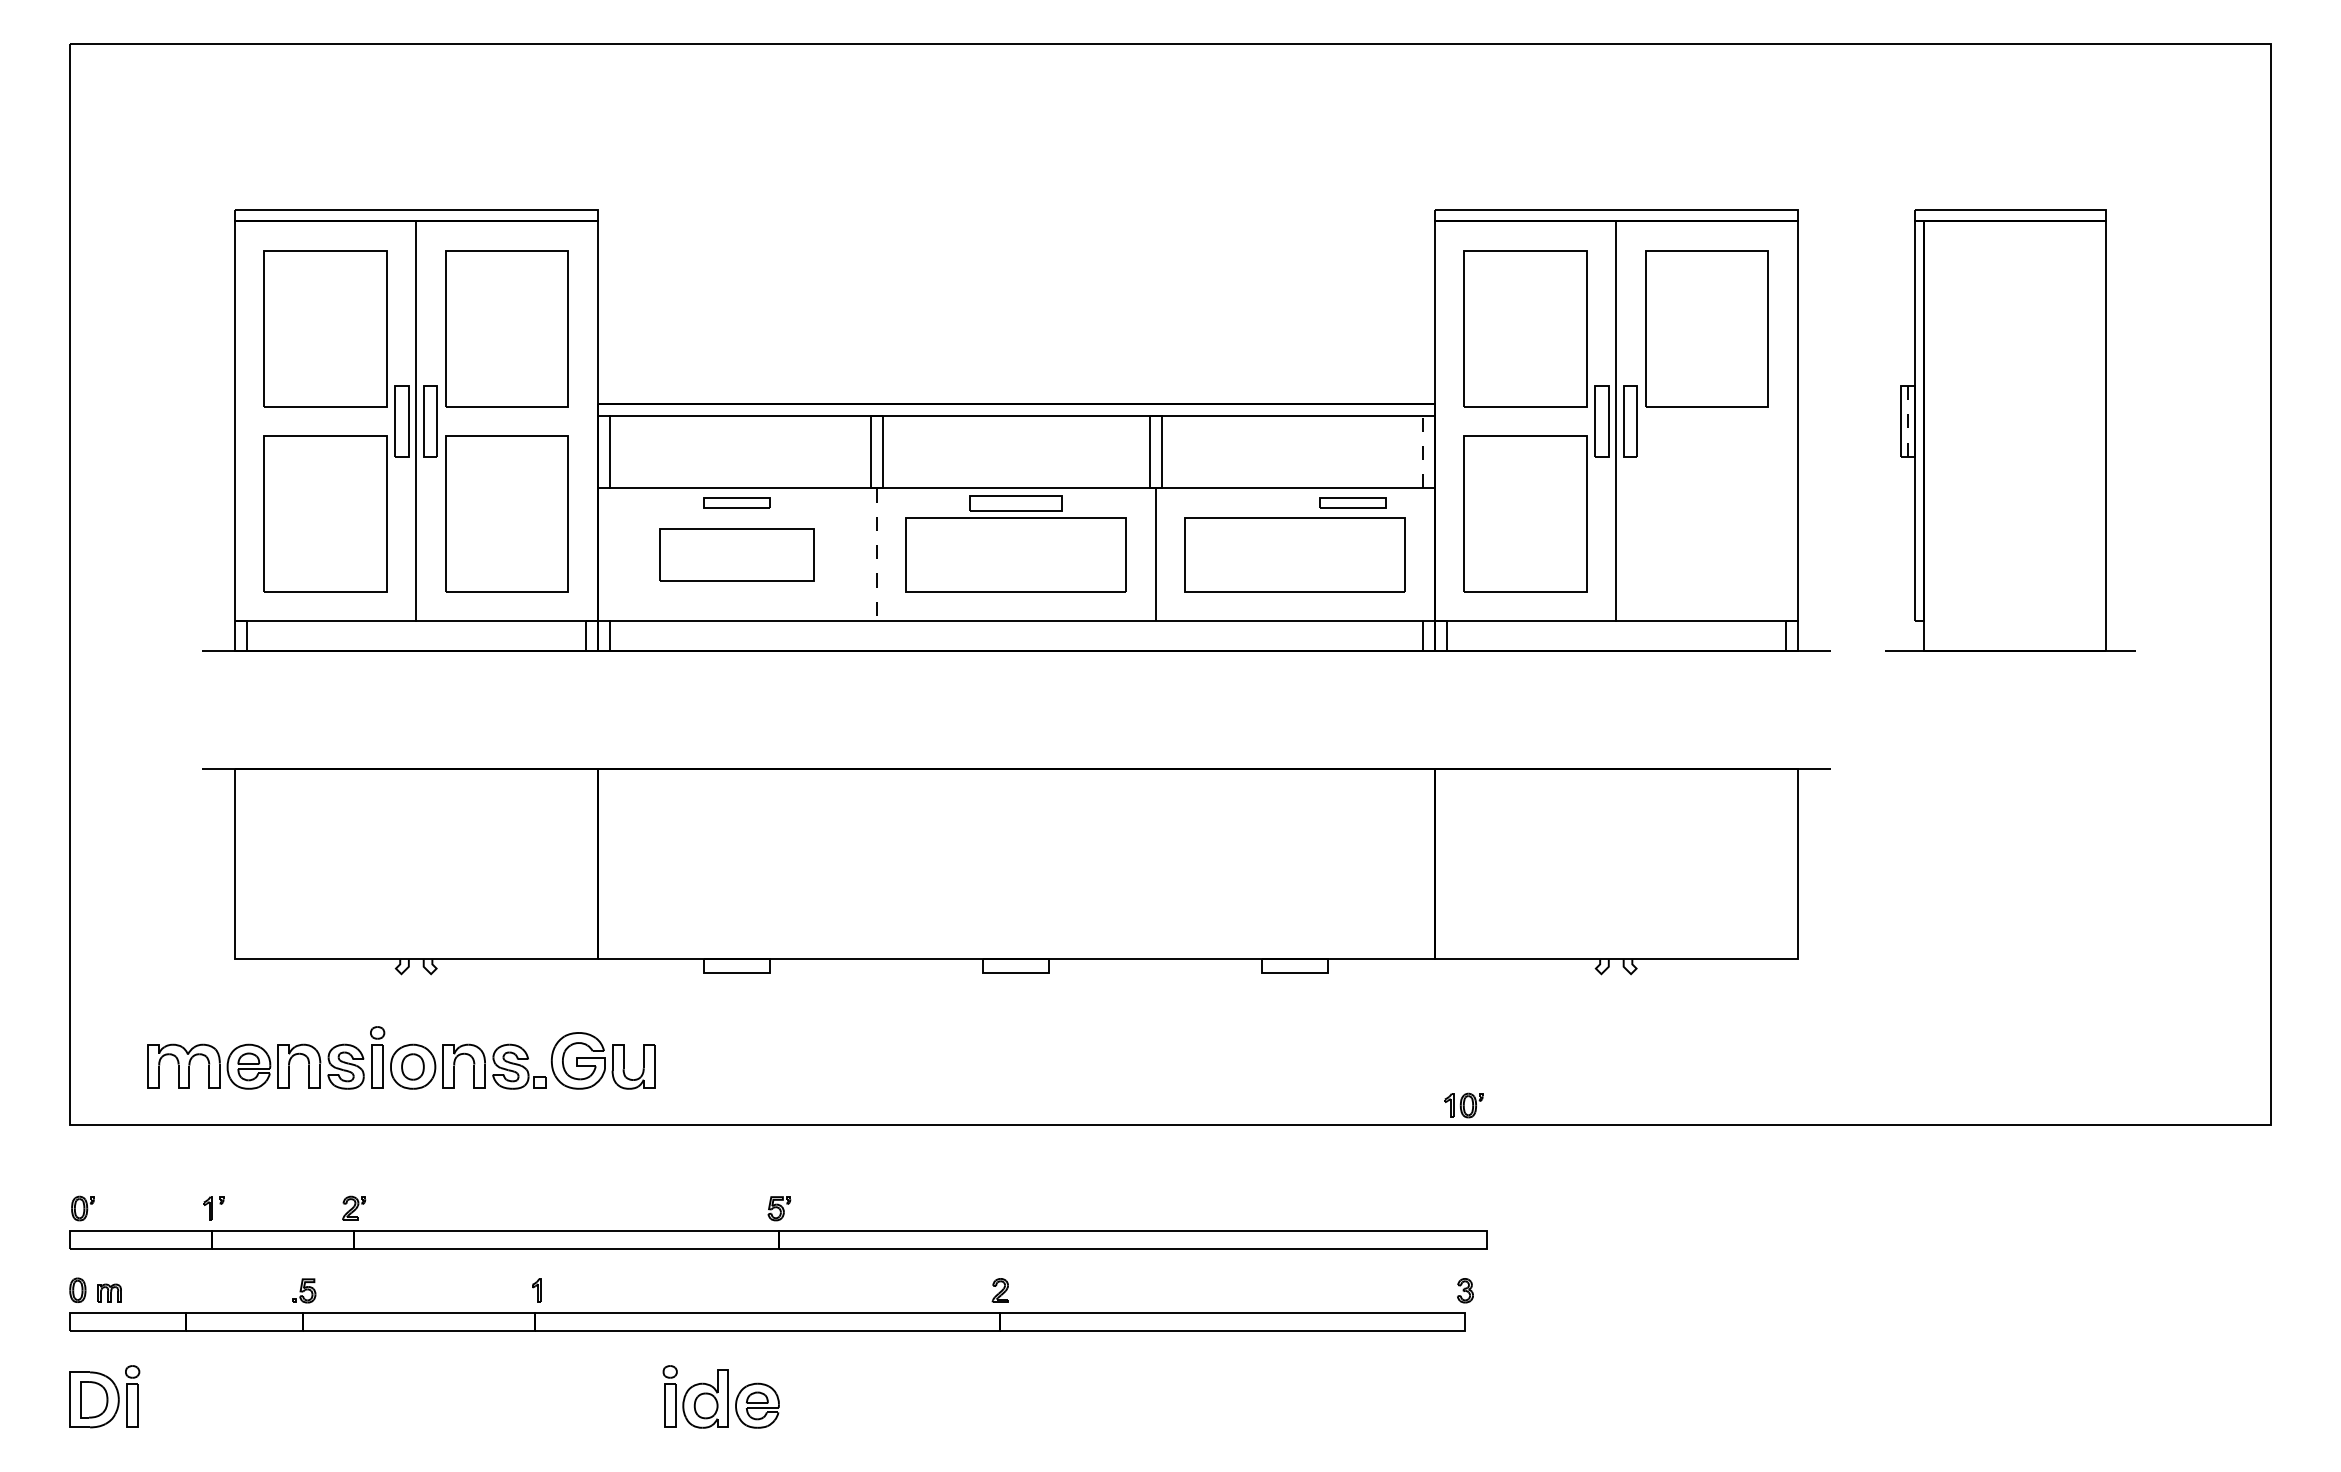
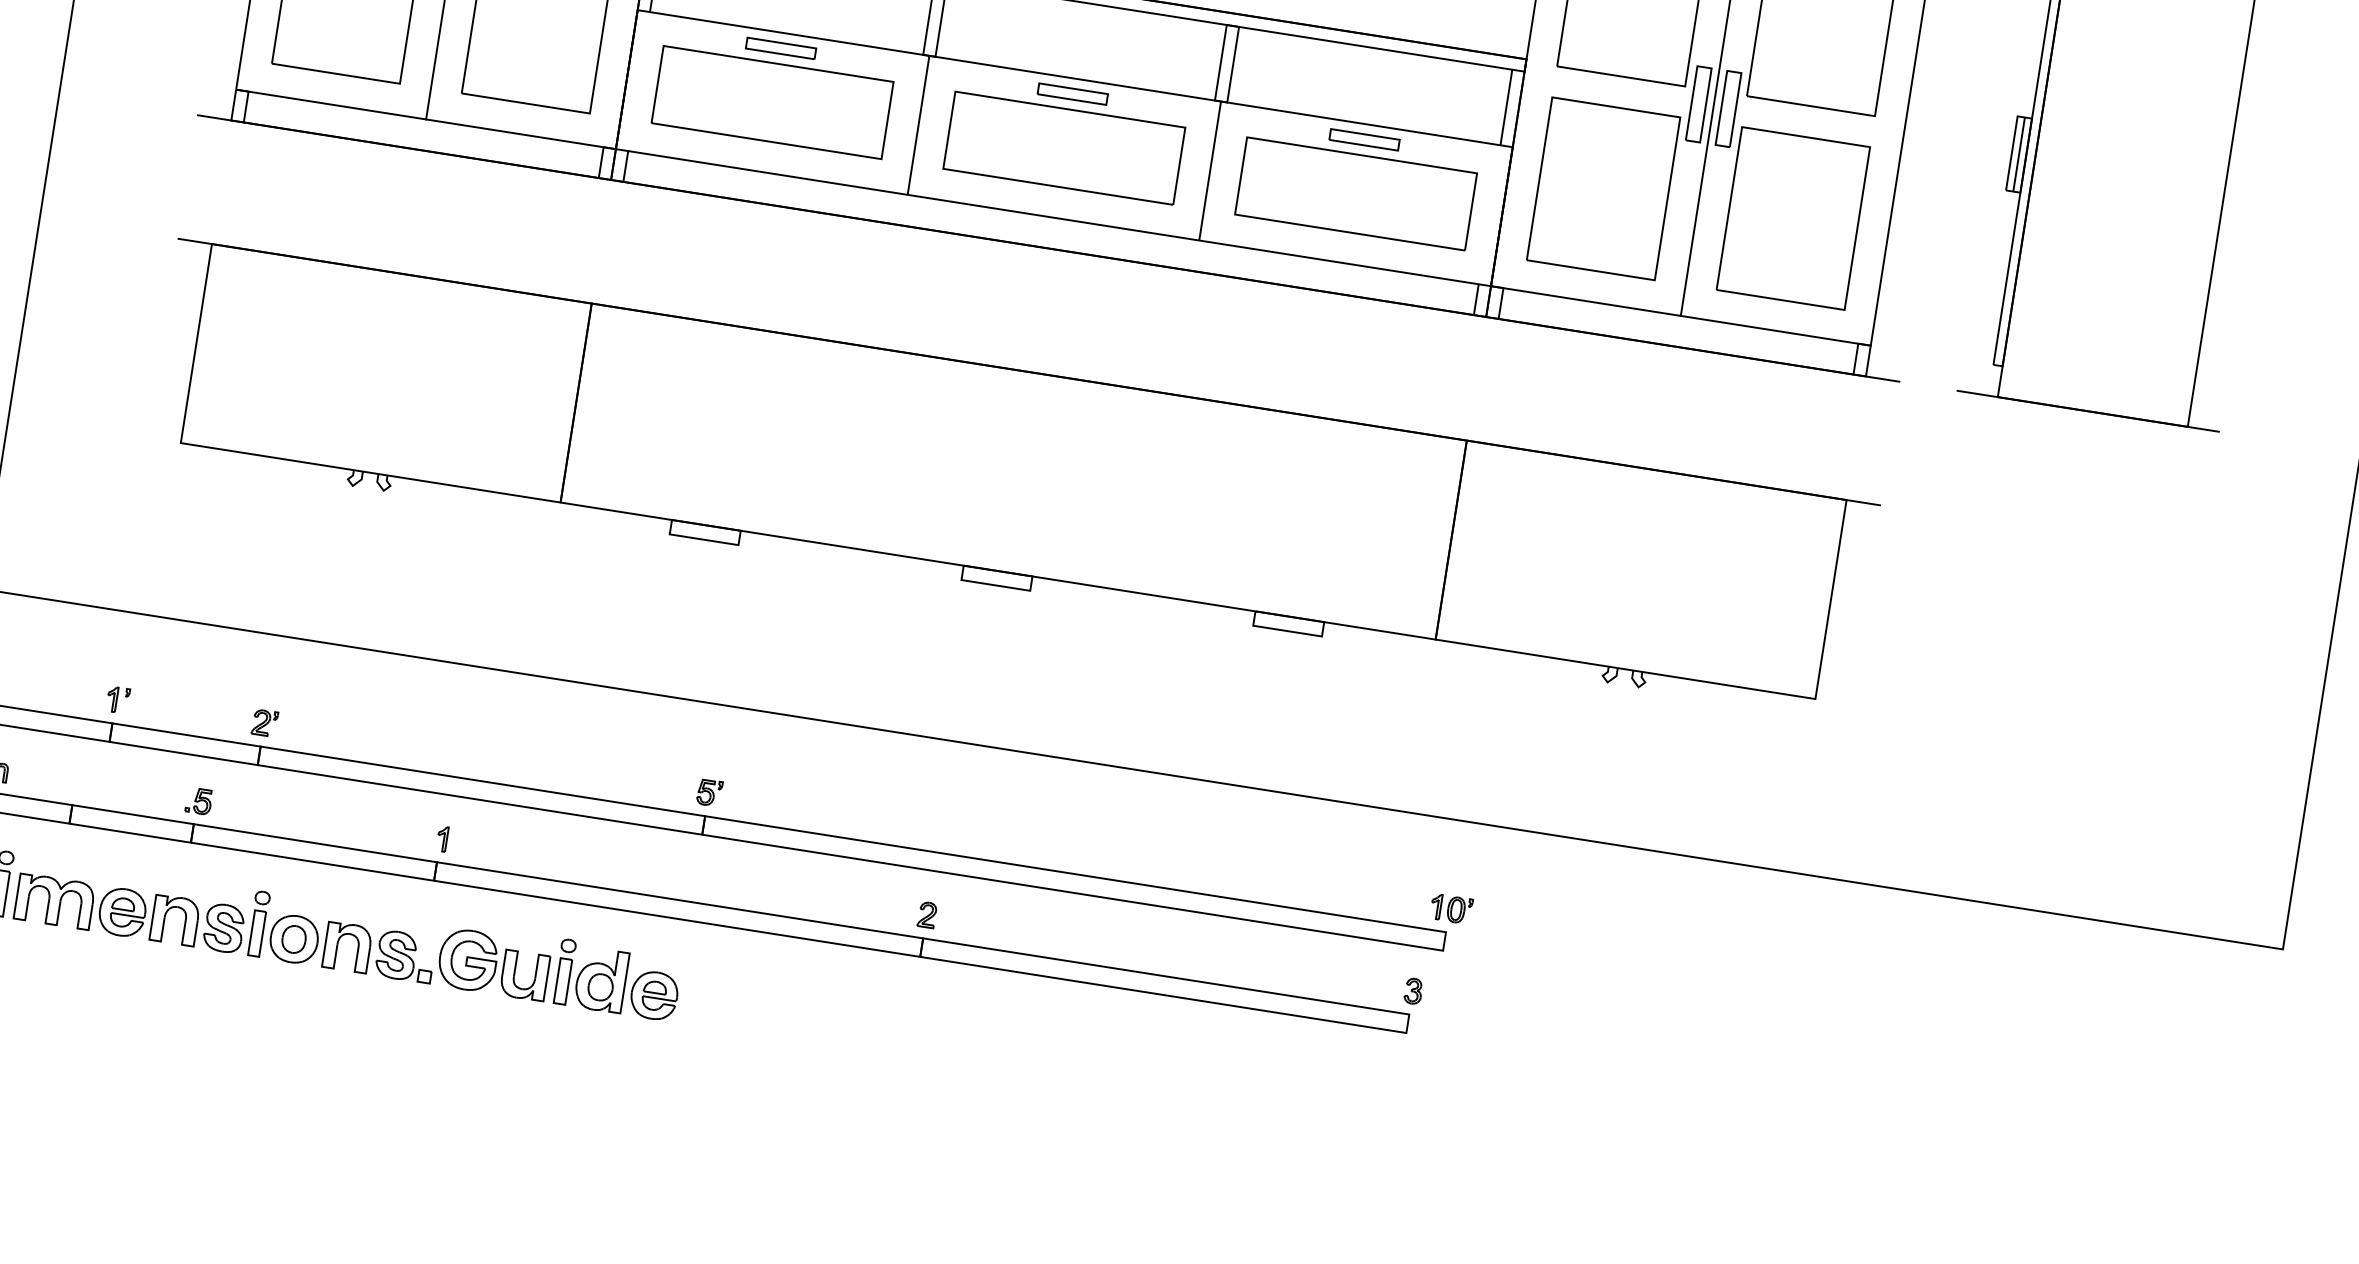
line: (1908, 421) -> (2019, 154), dashed -> solid
line: (1422, 451) -> (1506, 106), dashed -> solid
part: (1015, 502) -> (1072, 93), size x0.71
part: (1352, 502) -> (1363, 138), moved
part: (1706, 513) -> (1792, 217), added
part: (736, 554) -> (771, 101), size x1.43
line: (876, 555) -> (918, 125), dashed -> solid
part: (401, 1057) -> (283, 927), moved
part: (1463, 1105) -> (1451, 909), moved

